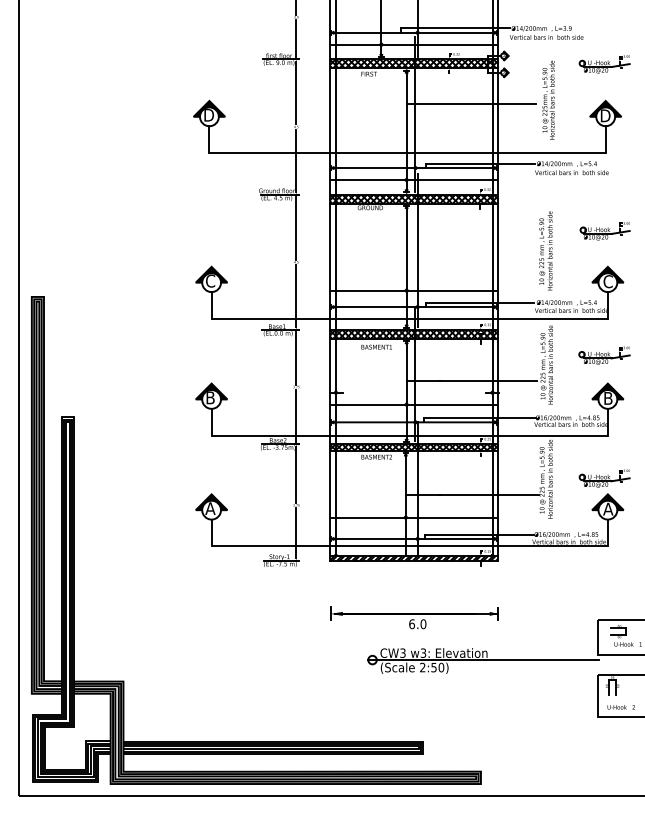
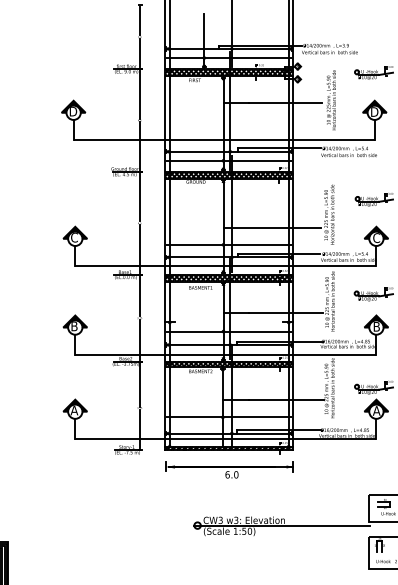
line: (470, 267) -> (272, 227), added
part: (414, 617) -> (229, 469), moved
text: (422, 667) -> (235, 531), 2:50) -> 1:50)

